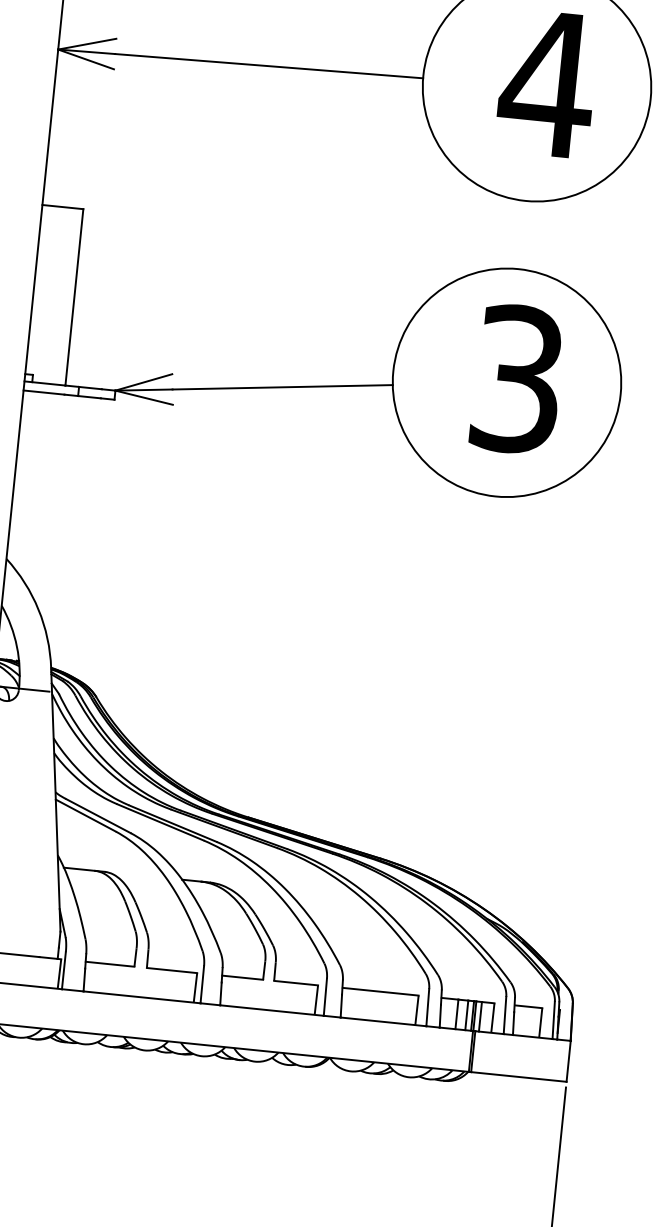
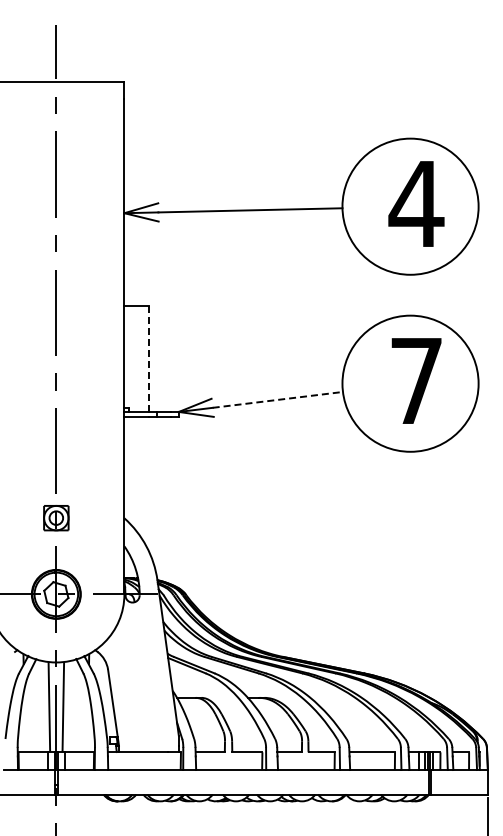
line: (73, 297) -> (148, 359), solid -> dashed
text: (517, 378) -> (416, 380), 3 -> 7
line: (282, 386) -> (277, 399), solid -> dashed

